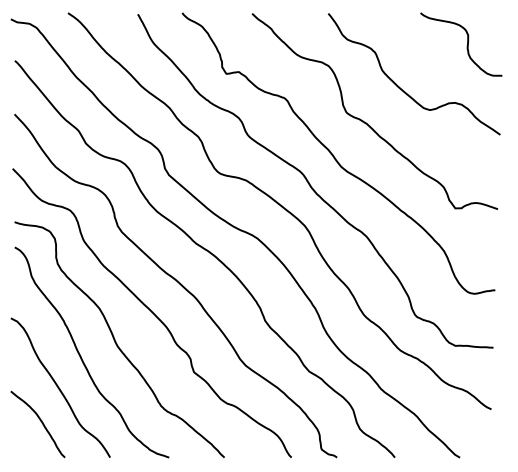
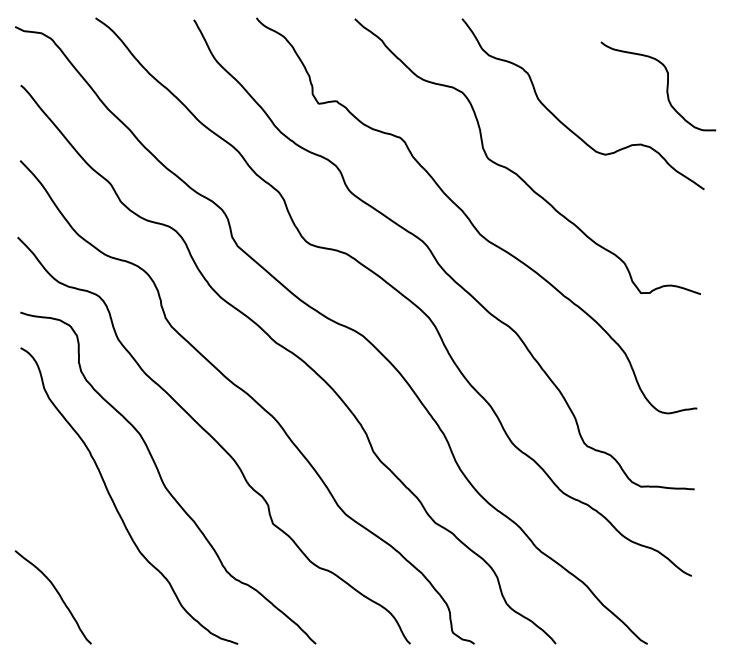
curve: (467, 44) -> (666, 86), moved
curve: (59, 387) -> (83, 545), removed

